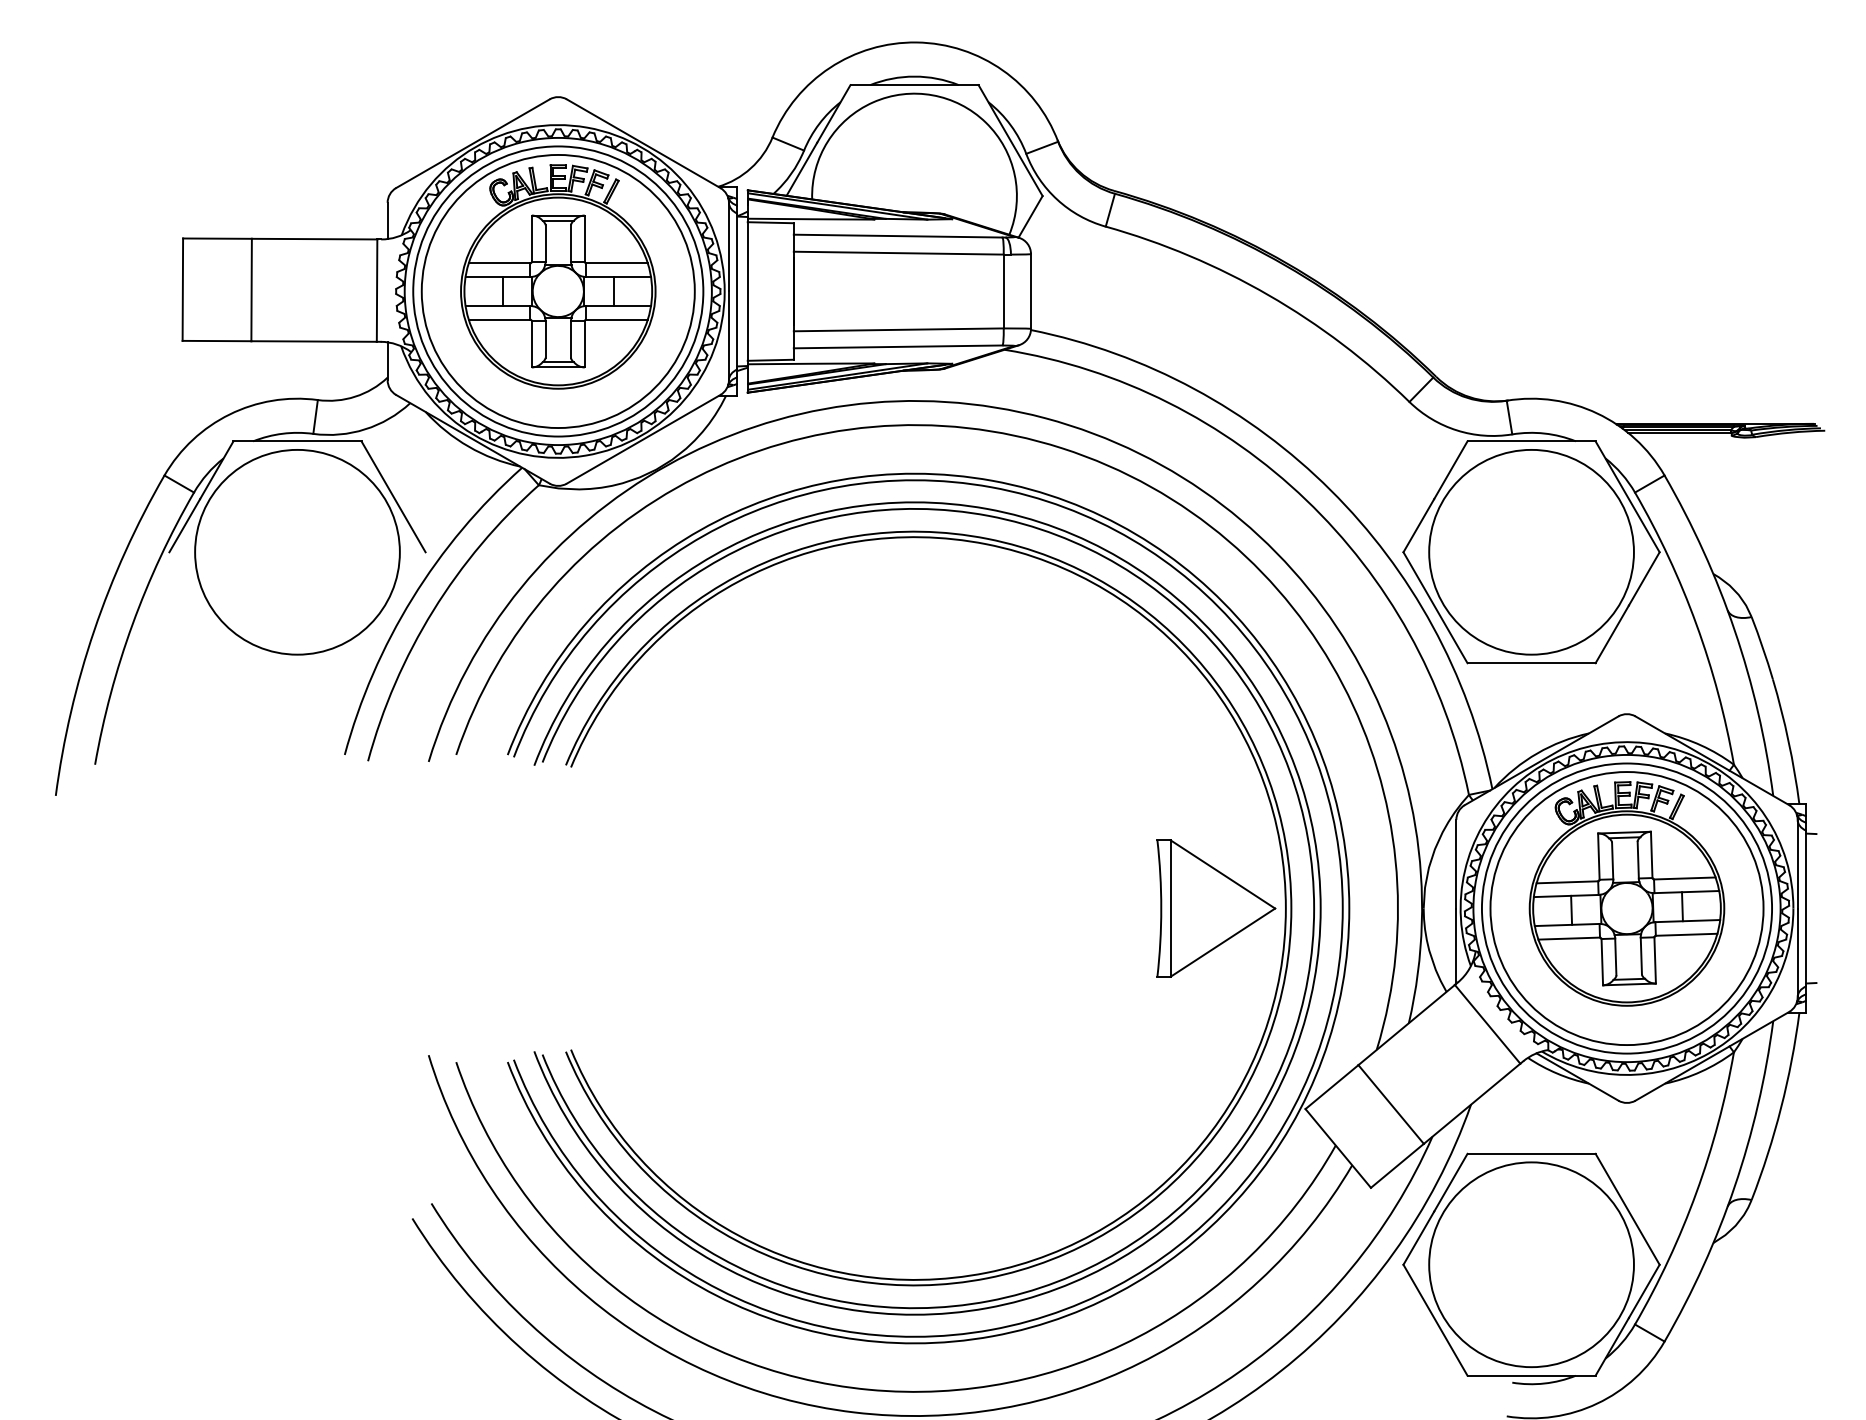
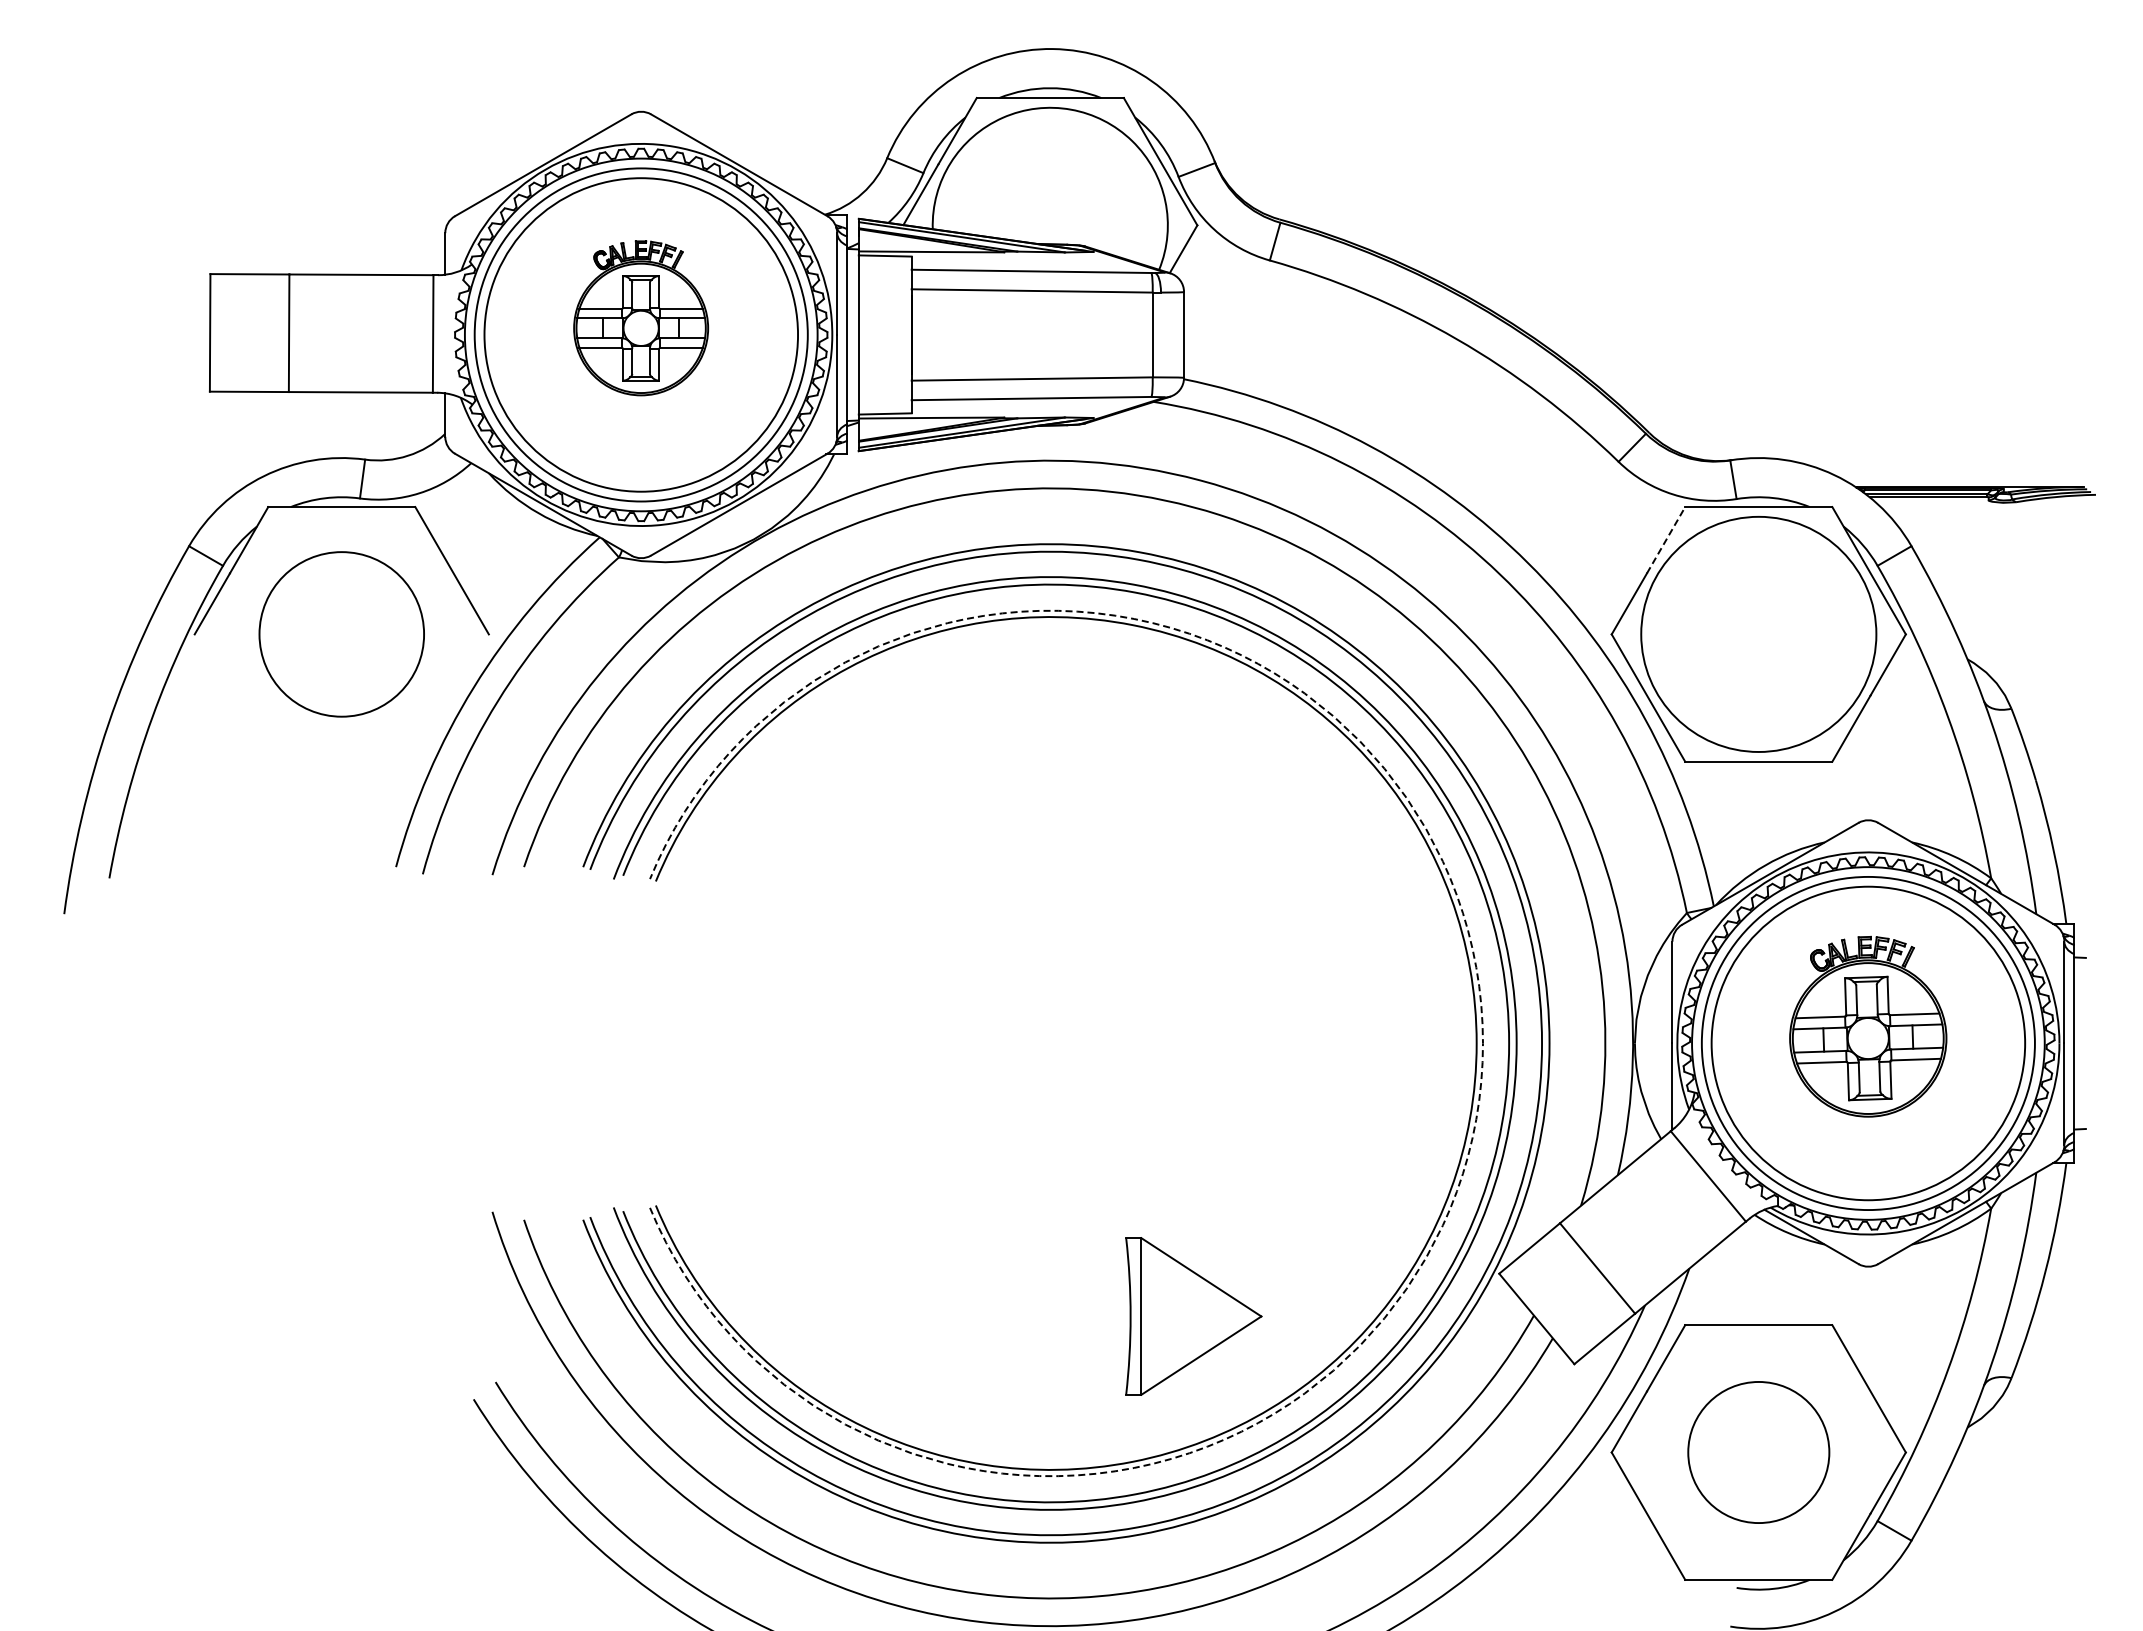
part: (557, 277) -> (640, 318), size x0.6
line: (1451, 469) -> (1666, 539), solid -> dashed
circle: (297, 551) -> (341, 633), size x0.7
part: (1626, 893) -> (1867, 1026), size x0.7
part: (1216, 908) -> (1193, 1316), moved
arc: (1290, 908) -> (1482, 1043), solid -> dashed
circle: (1531, 1264) -> (1758, 1452), size x0.6

